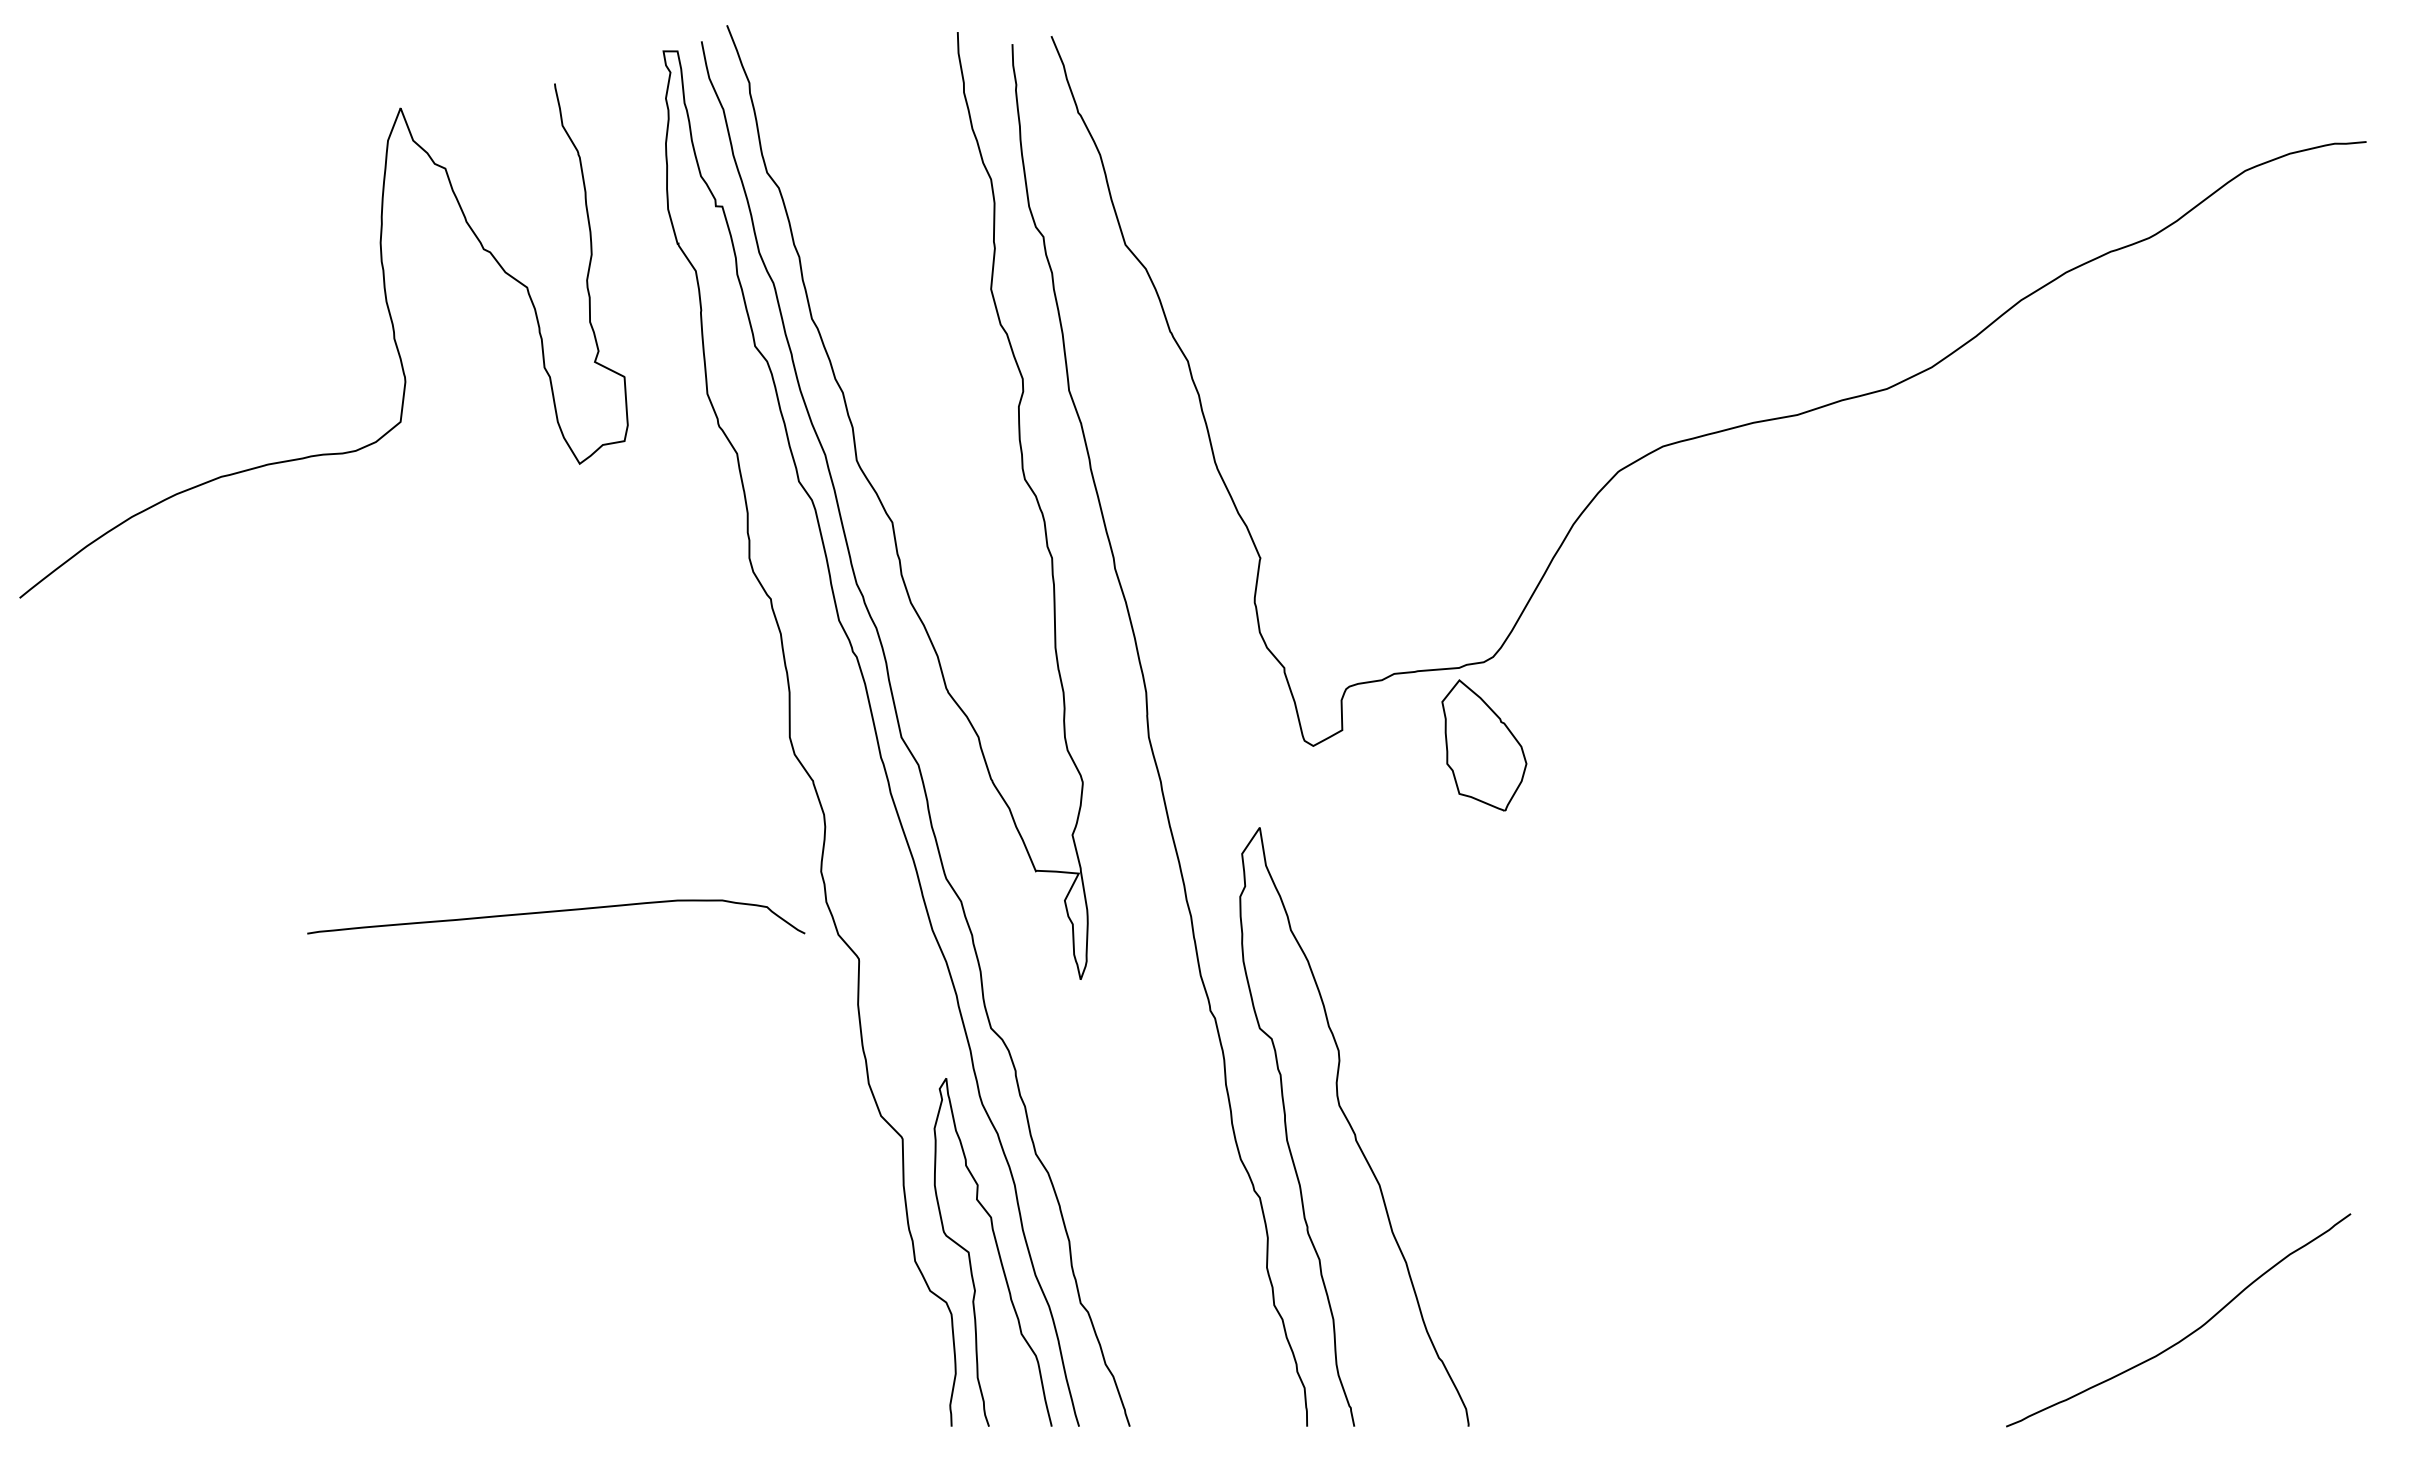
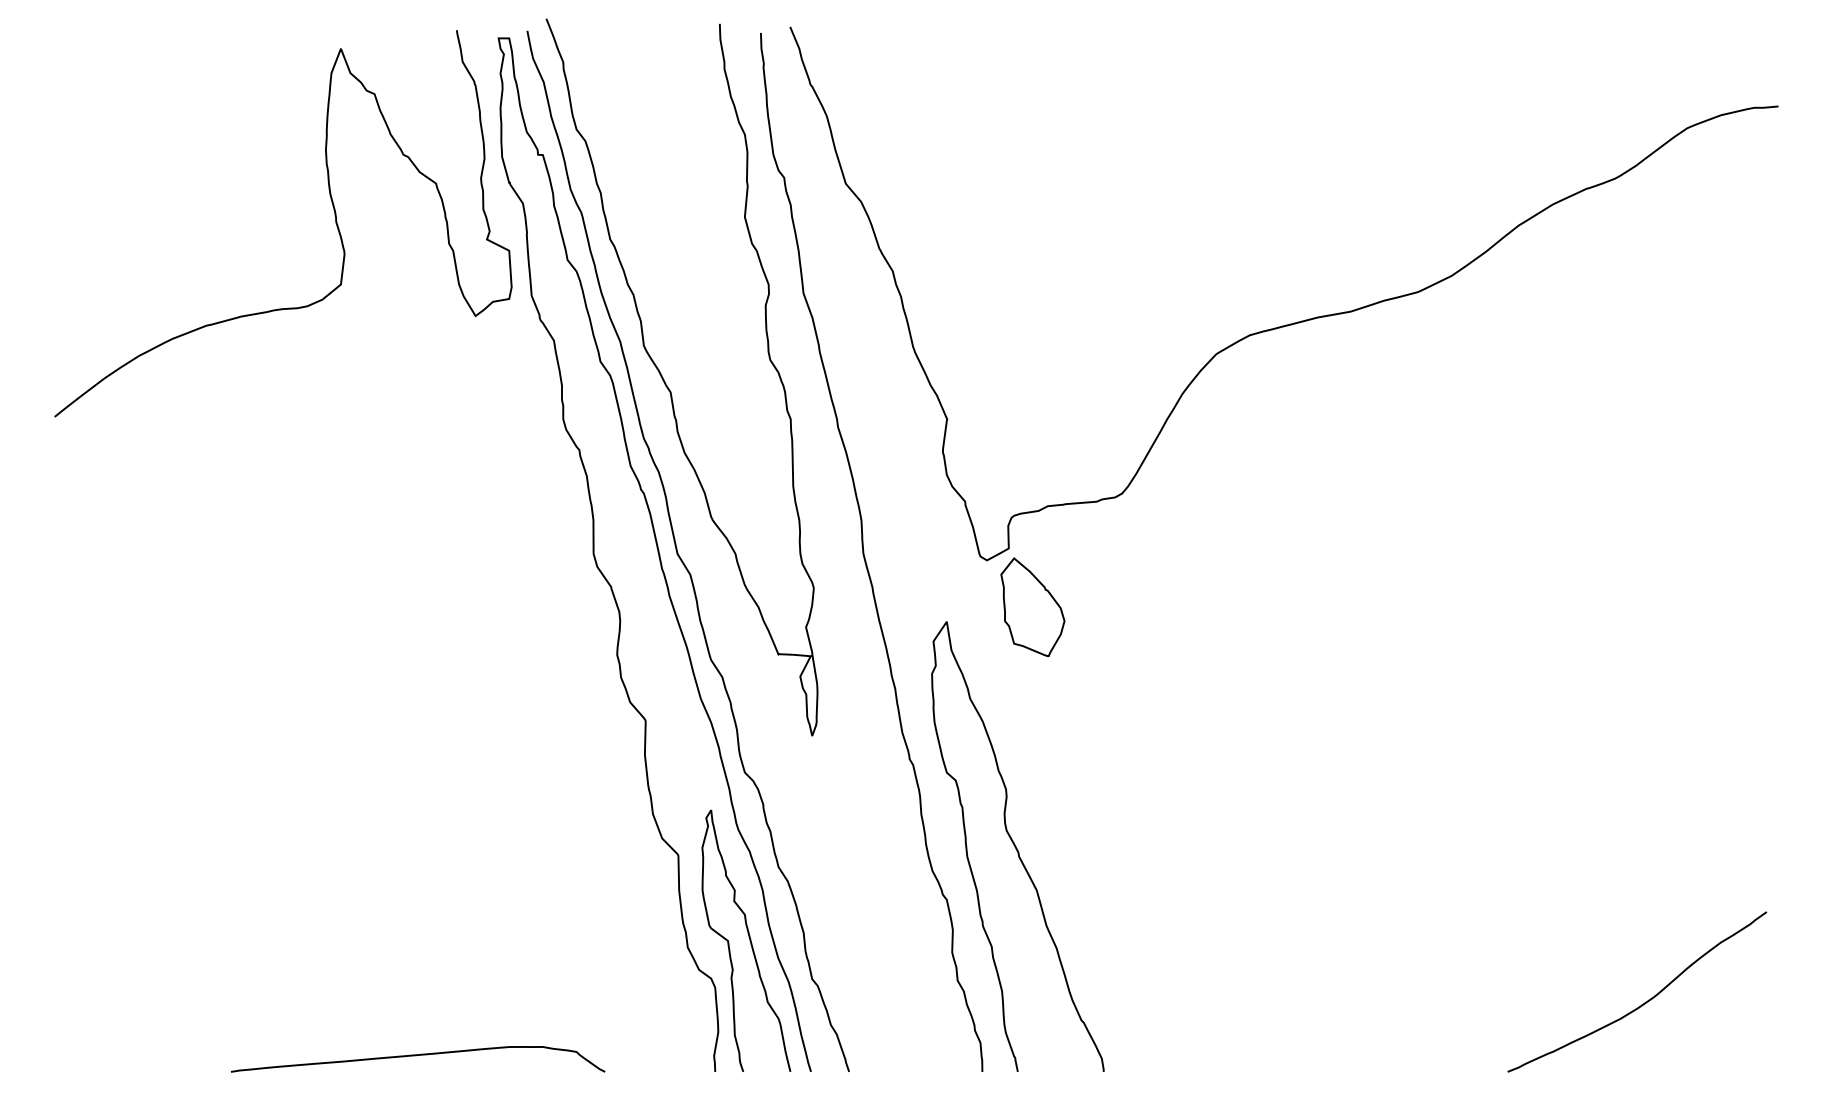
curve: (392, 330) -> (334, 215), moved
part: (1484, 745) -> (1032, 607), moved
curve: (556, 912) -> (418, 1056), moved

